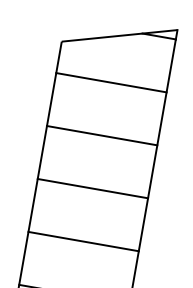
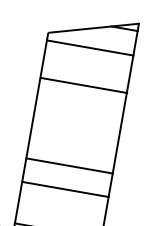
line: (110, 82) -> (89, 47), moved
line: (101, 135) -> (83, 85), moved
line: (92, 188) -> (69, 165), moved

